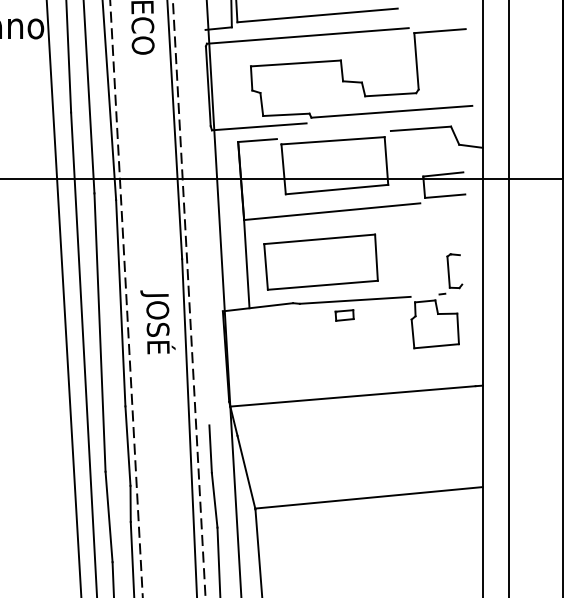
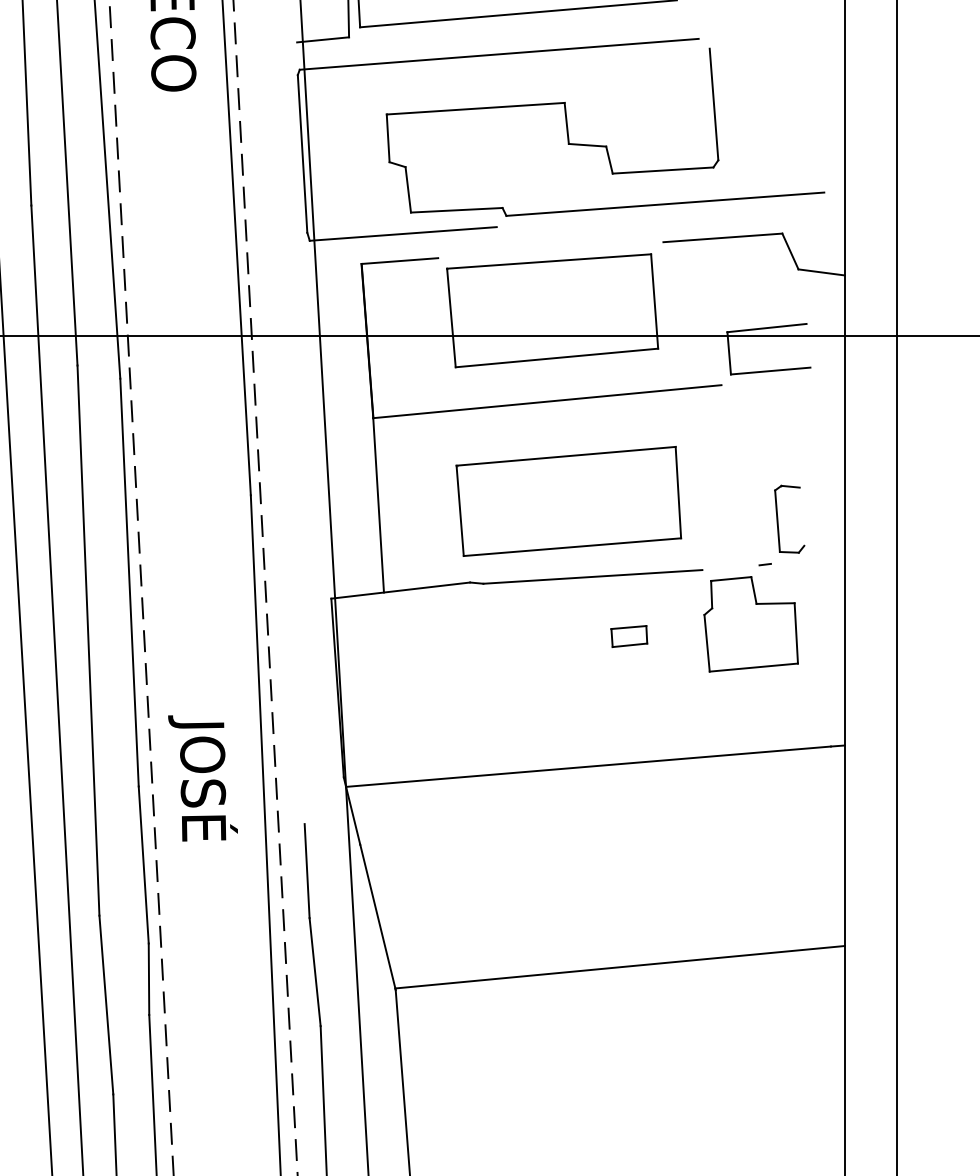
line: (439, 31) -> (759, 45), removed
part: (320, 261) -> (567, 500), moved
part: (344, 315) -> (629, 636), moved
text: (157, 322) -> (202, 778), moved

